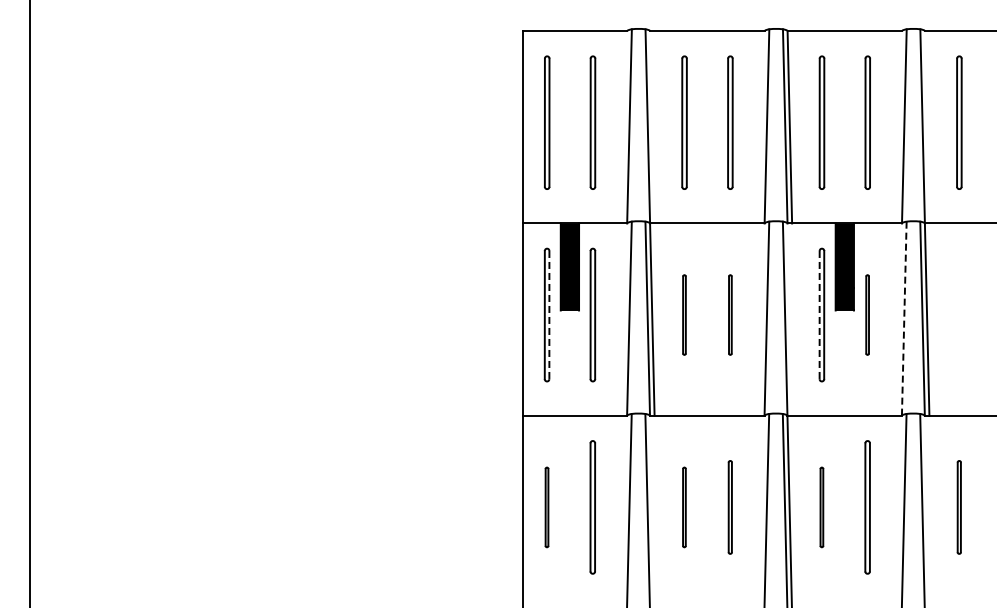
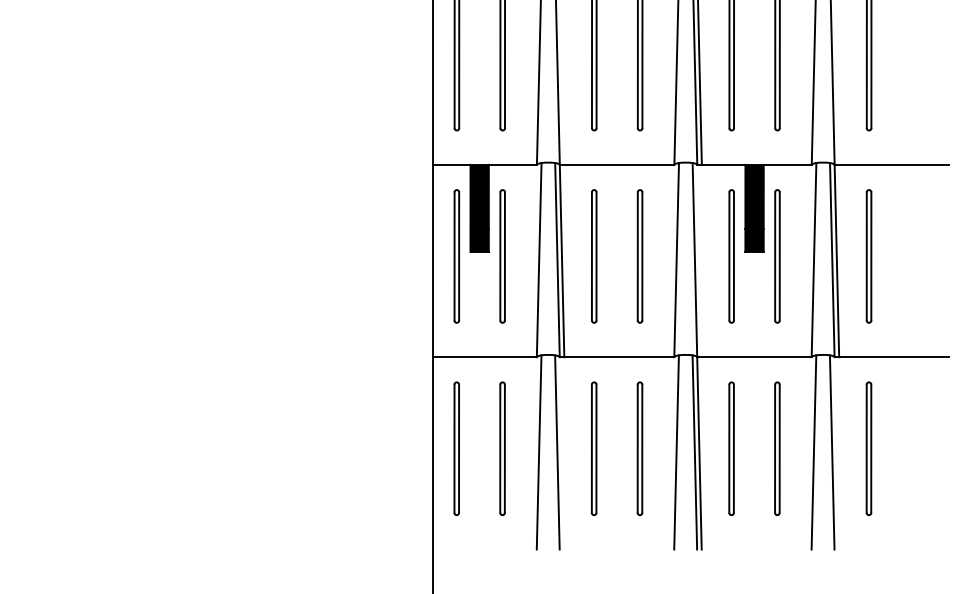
part: (684, 314) -> (594, 255), size x1.67
part: (730, 314) -> (640, 255), size x1.67
part: (867, 314) -> (777, 255), size x1.67
part: (959, 314) -> (869, 255), added
line: (549, 315) -> (459, 256), dashed -> solid
line: (819, 315) -> (729, 256), dashed -> solid
line: (904, 319) -> (814, 260), dashed -> solid
part: (546, 507) -> (456, 448), size x1.67
part: (684, 507) -> (594, 448), size x1.67
part: (730, 507) -> (640, 448), size x1.43
part: (821, 507) -> (731, 448), size x1.67
part: (959, 507) -> (869, 448), size x1.43

